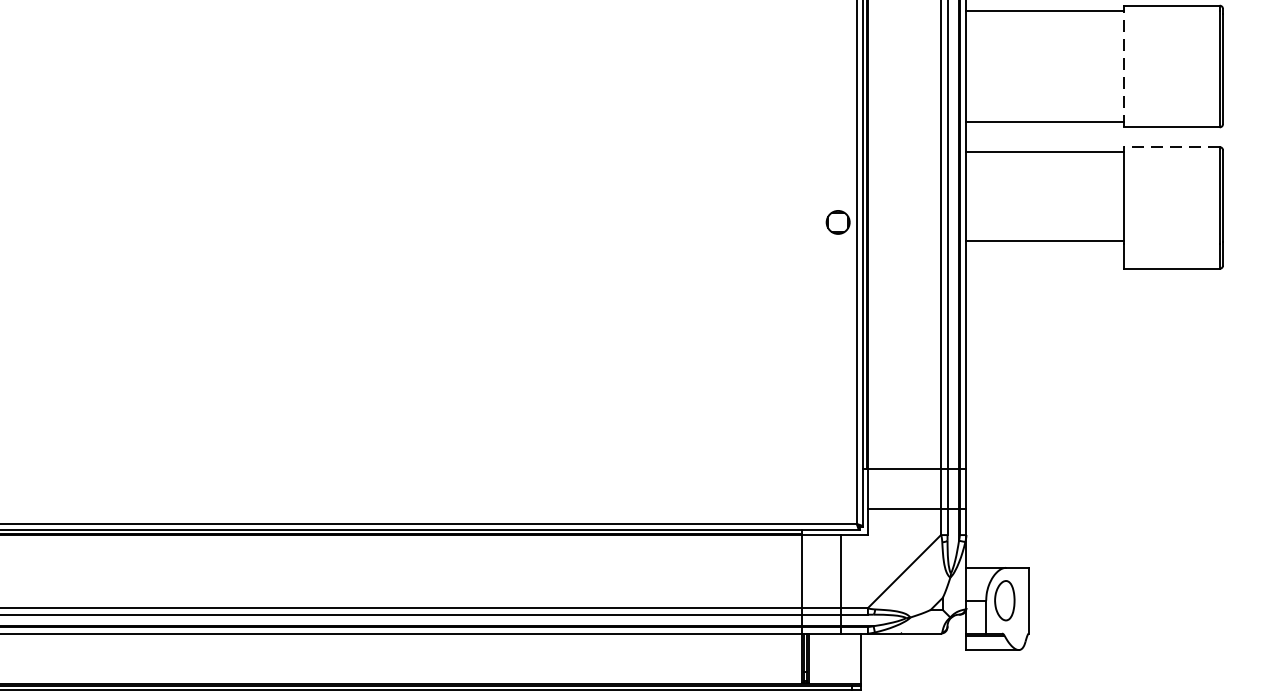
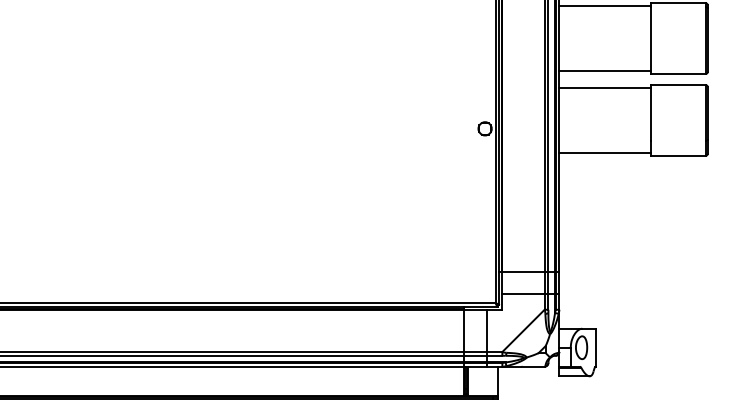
line: (1123, 69) -> (650, 40), dashed -> solid
line: (1172, 147) -> (678, 85), dashed -> solid
line: (1044, 240) -> (604, 152), moved

